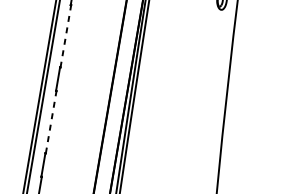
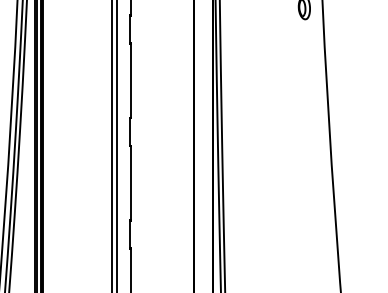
line: (65, 36) -> (130, 80), dashed -> solid
line: (51, 121) -> (130, 182), dashed -> solid

